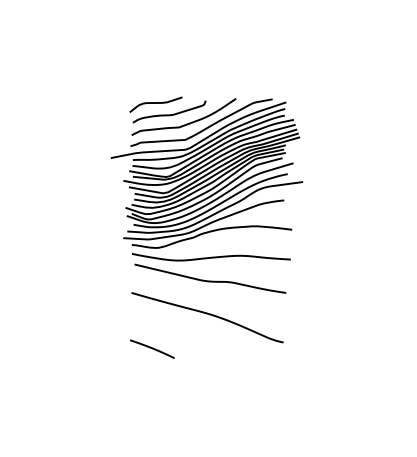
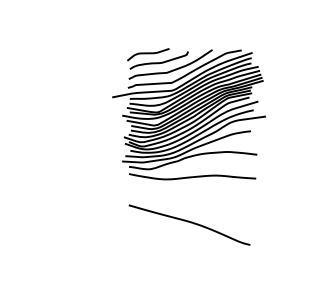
curve: (210, 280) -> (191, 195), removed
line: (152, 348) -> (145, 249), removed

